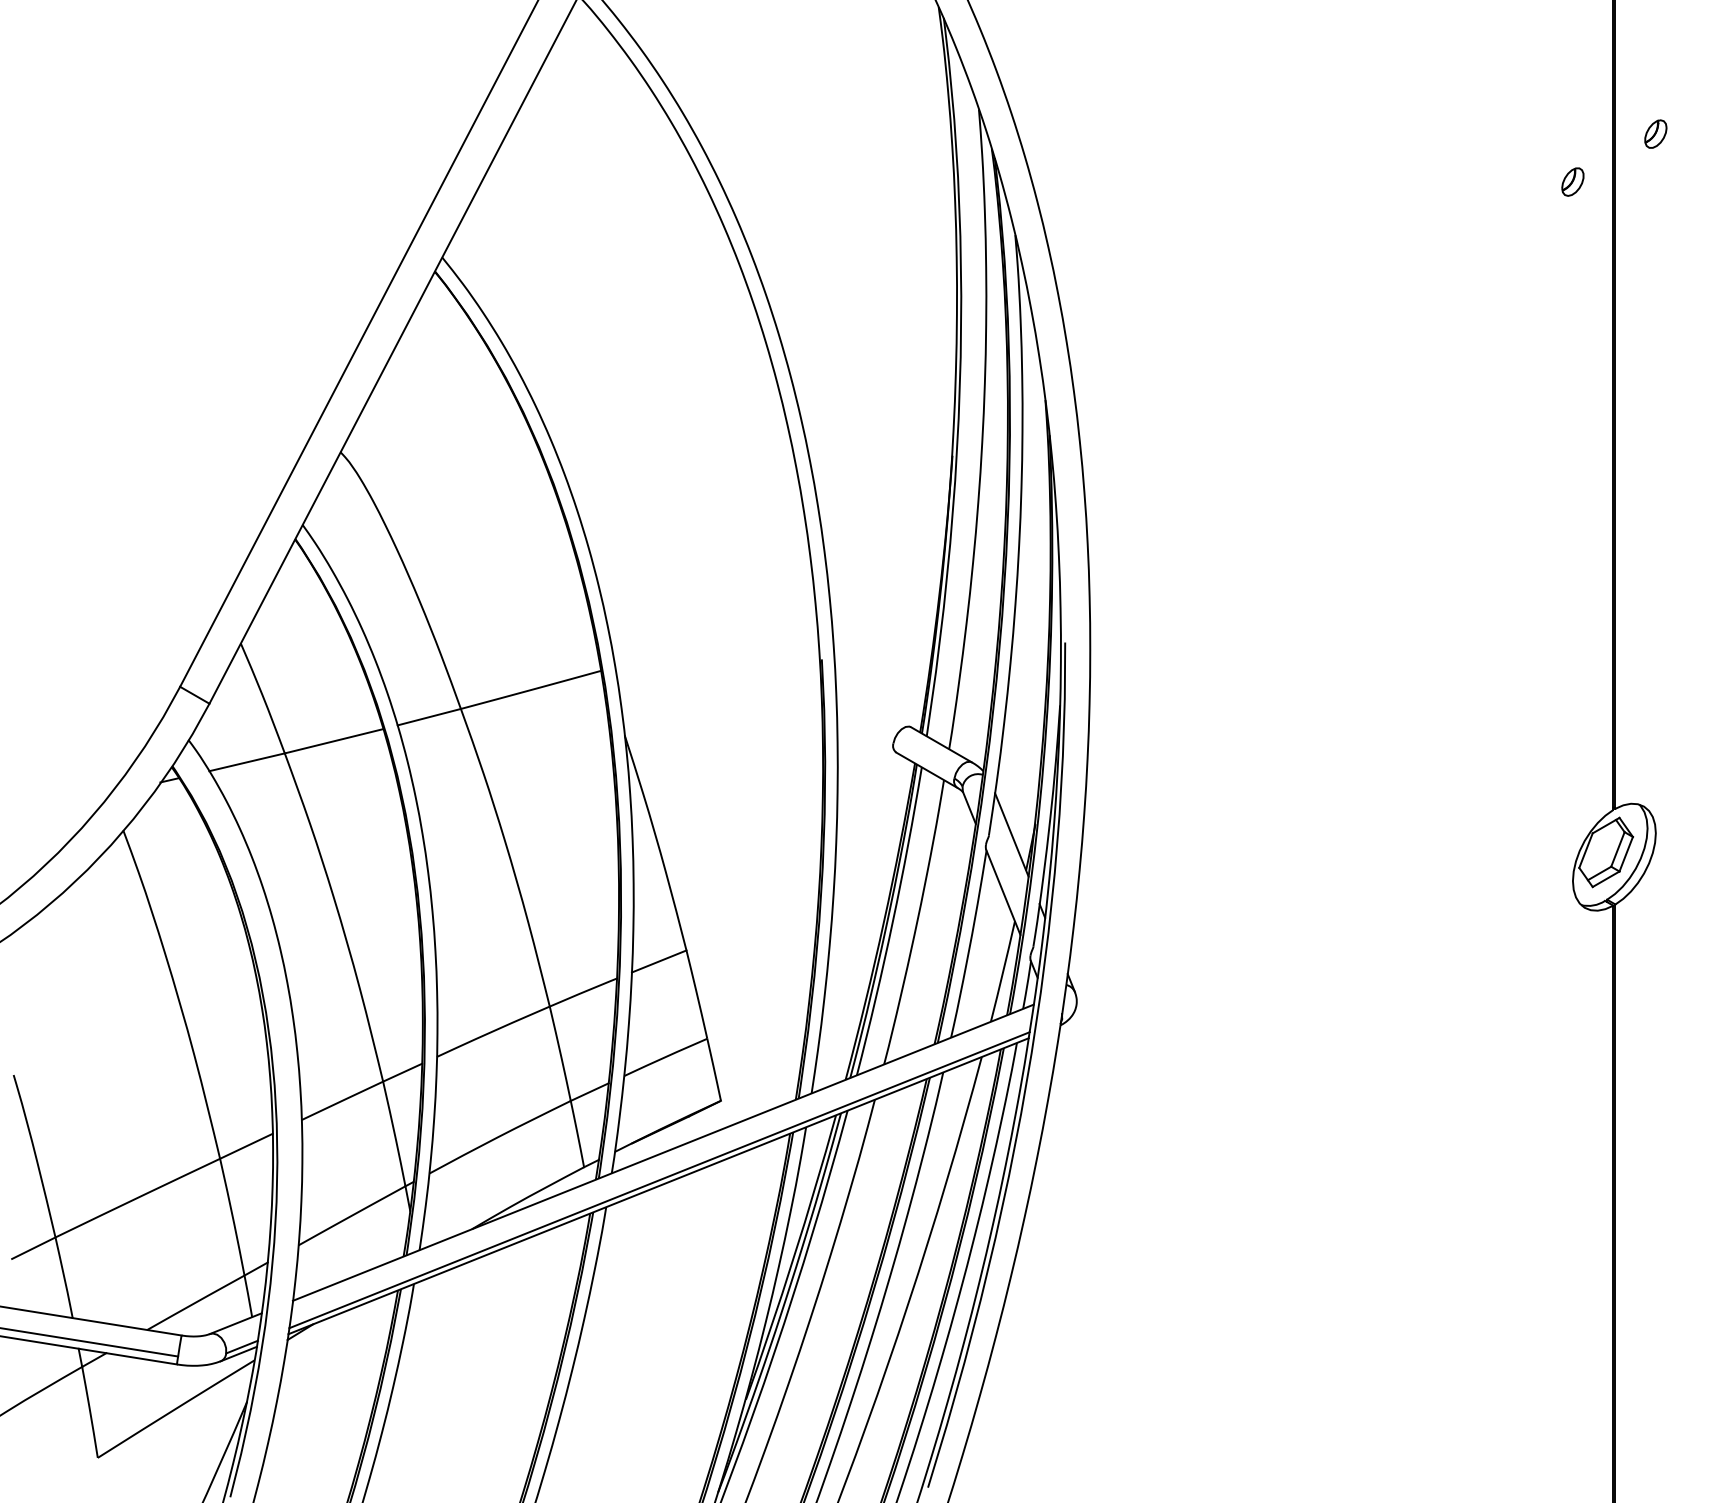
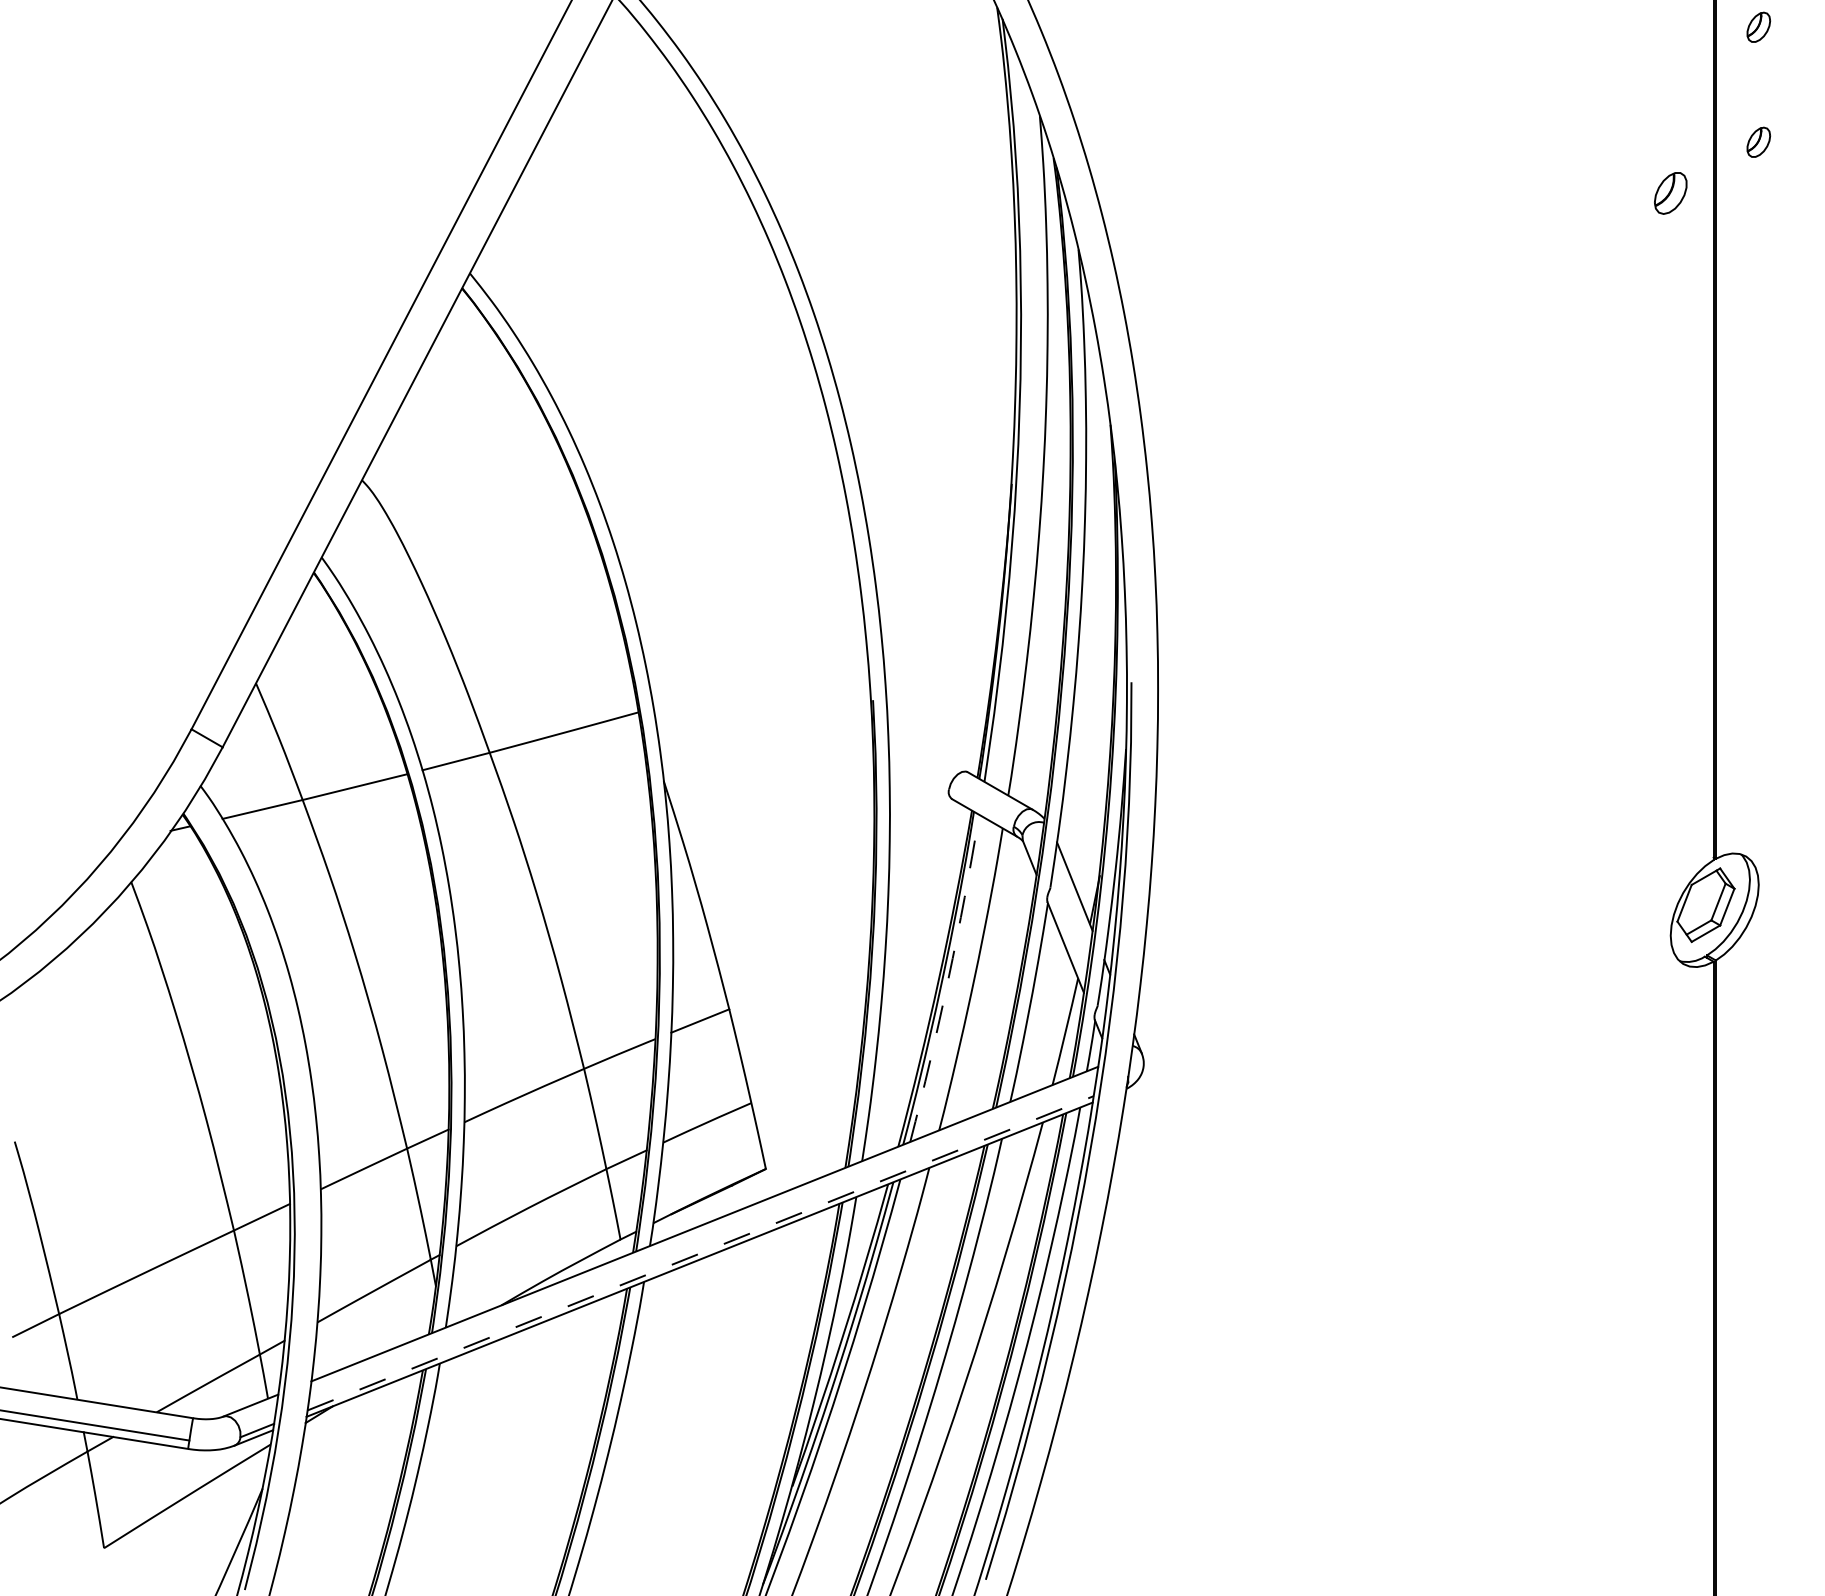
part: (1655, 25) -> (1758, 26), added
part: (1572, 181) -> (1670, 192), size x1.4
arc: (892, 922) -> (948, 979), solid -> dashed
line: (660, 1180) -> (701, 1253), solid -> dashed

